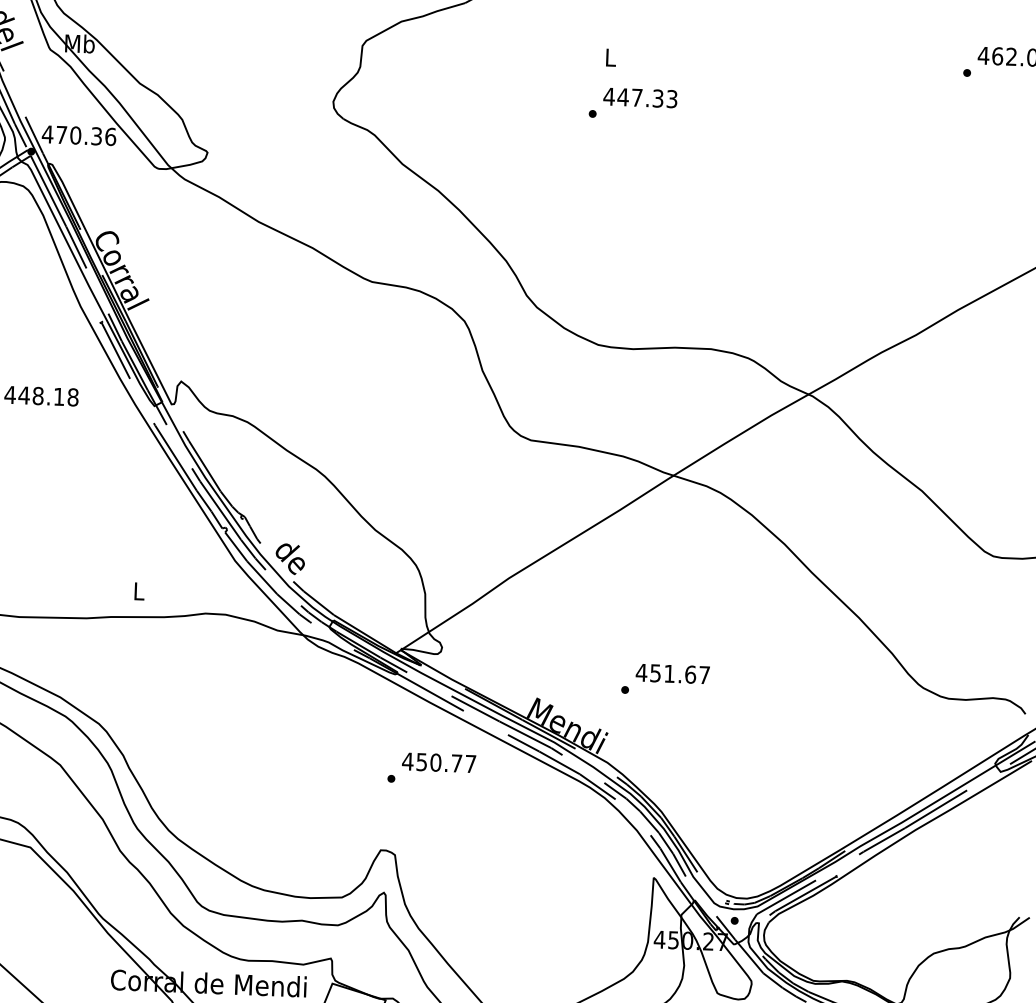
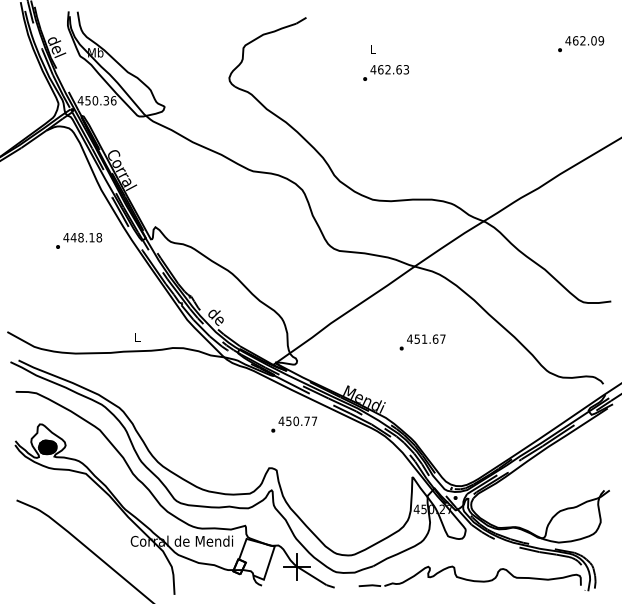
text: (639, 97) -> (389, 69), 447.33 -> 462.63
text: (60, 134) -> (87, 100), 470.36 -> 450.36
text: (665, 679) -> (422, 342), moved

